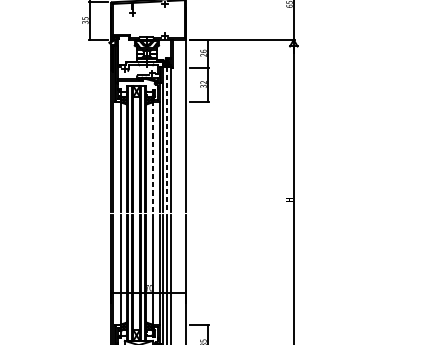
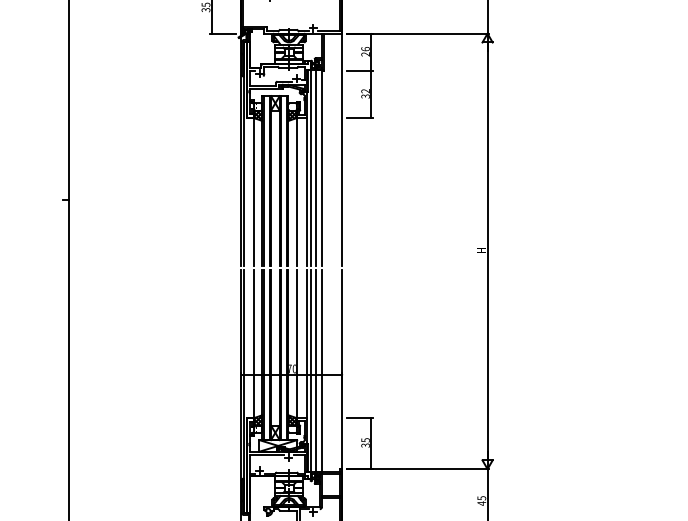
line: (167, 139) -> (316, 167), dashed -> solid
line: (153, 156) -> (297, 191), dashed -> solid

